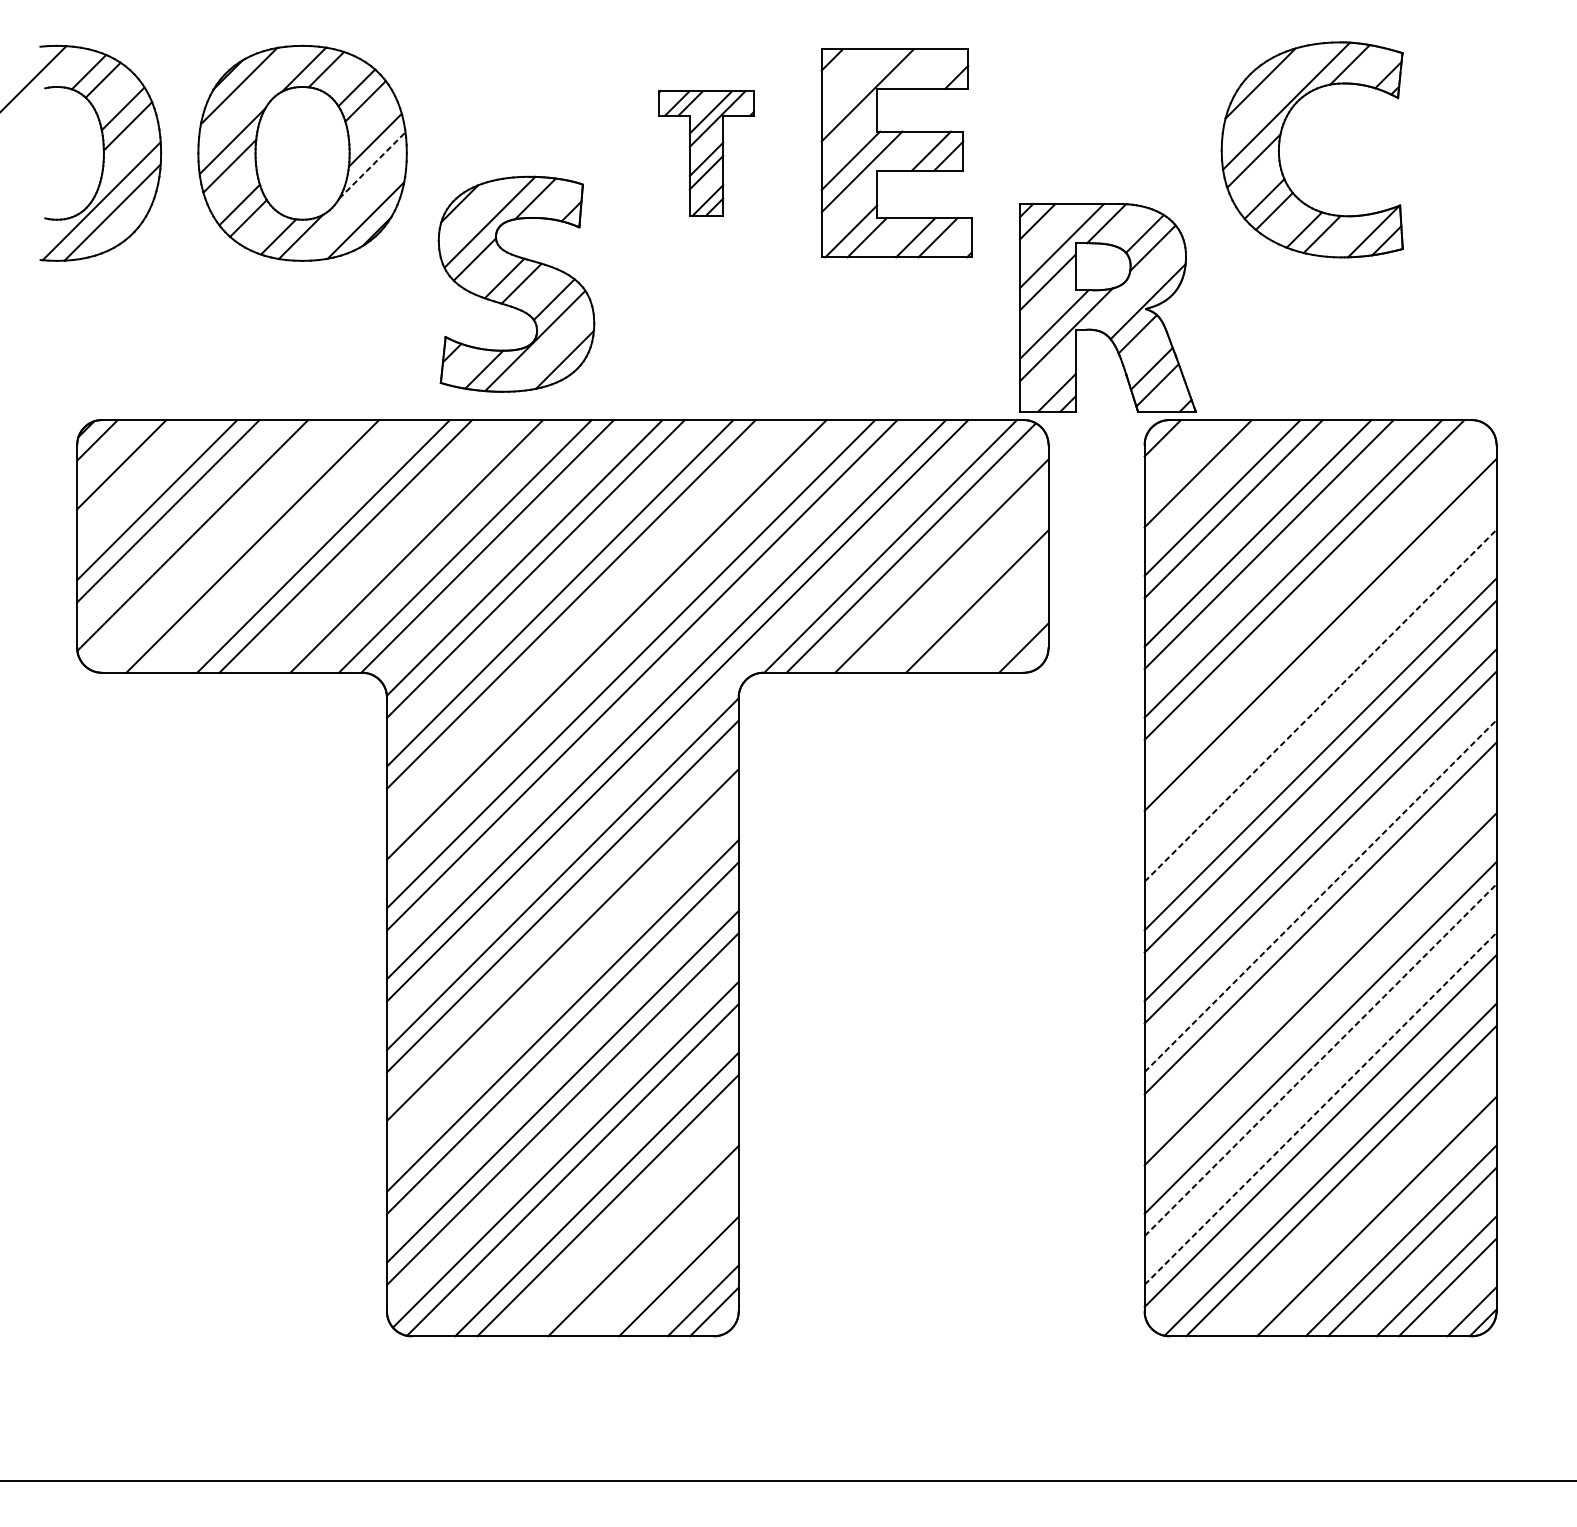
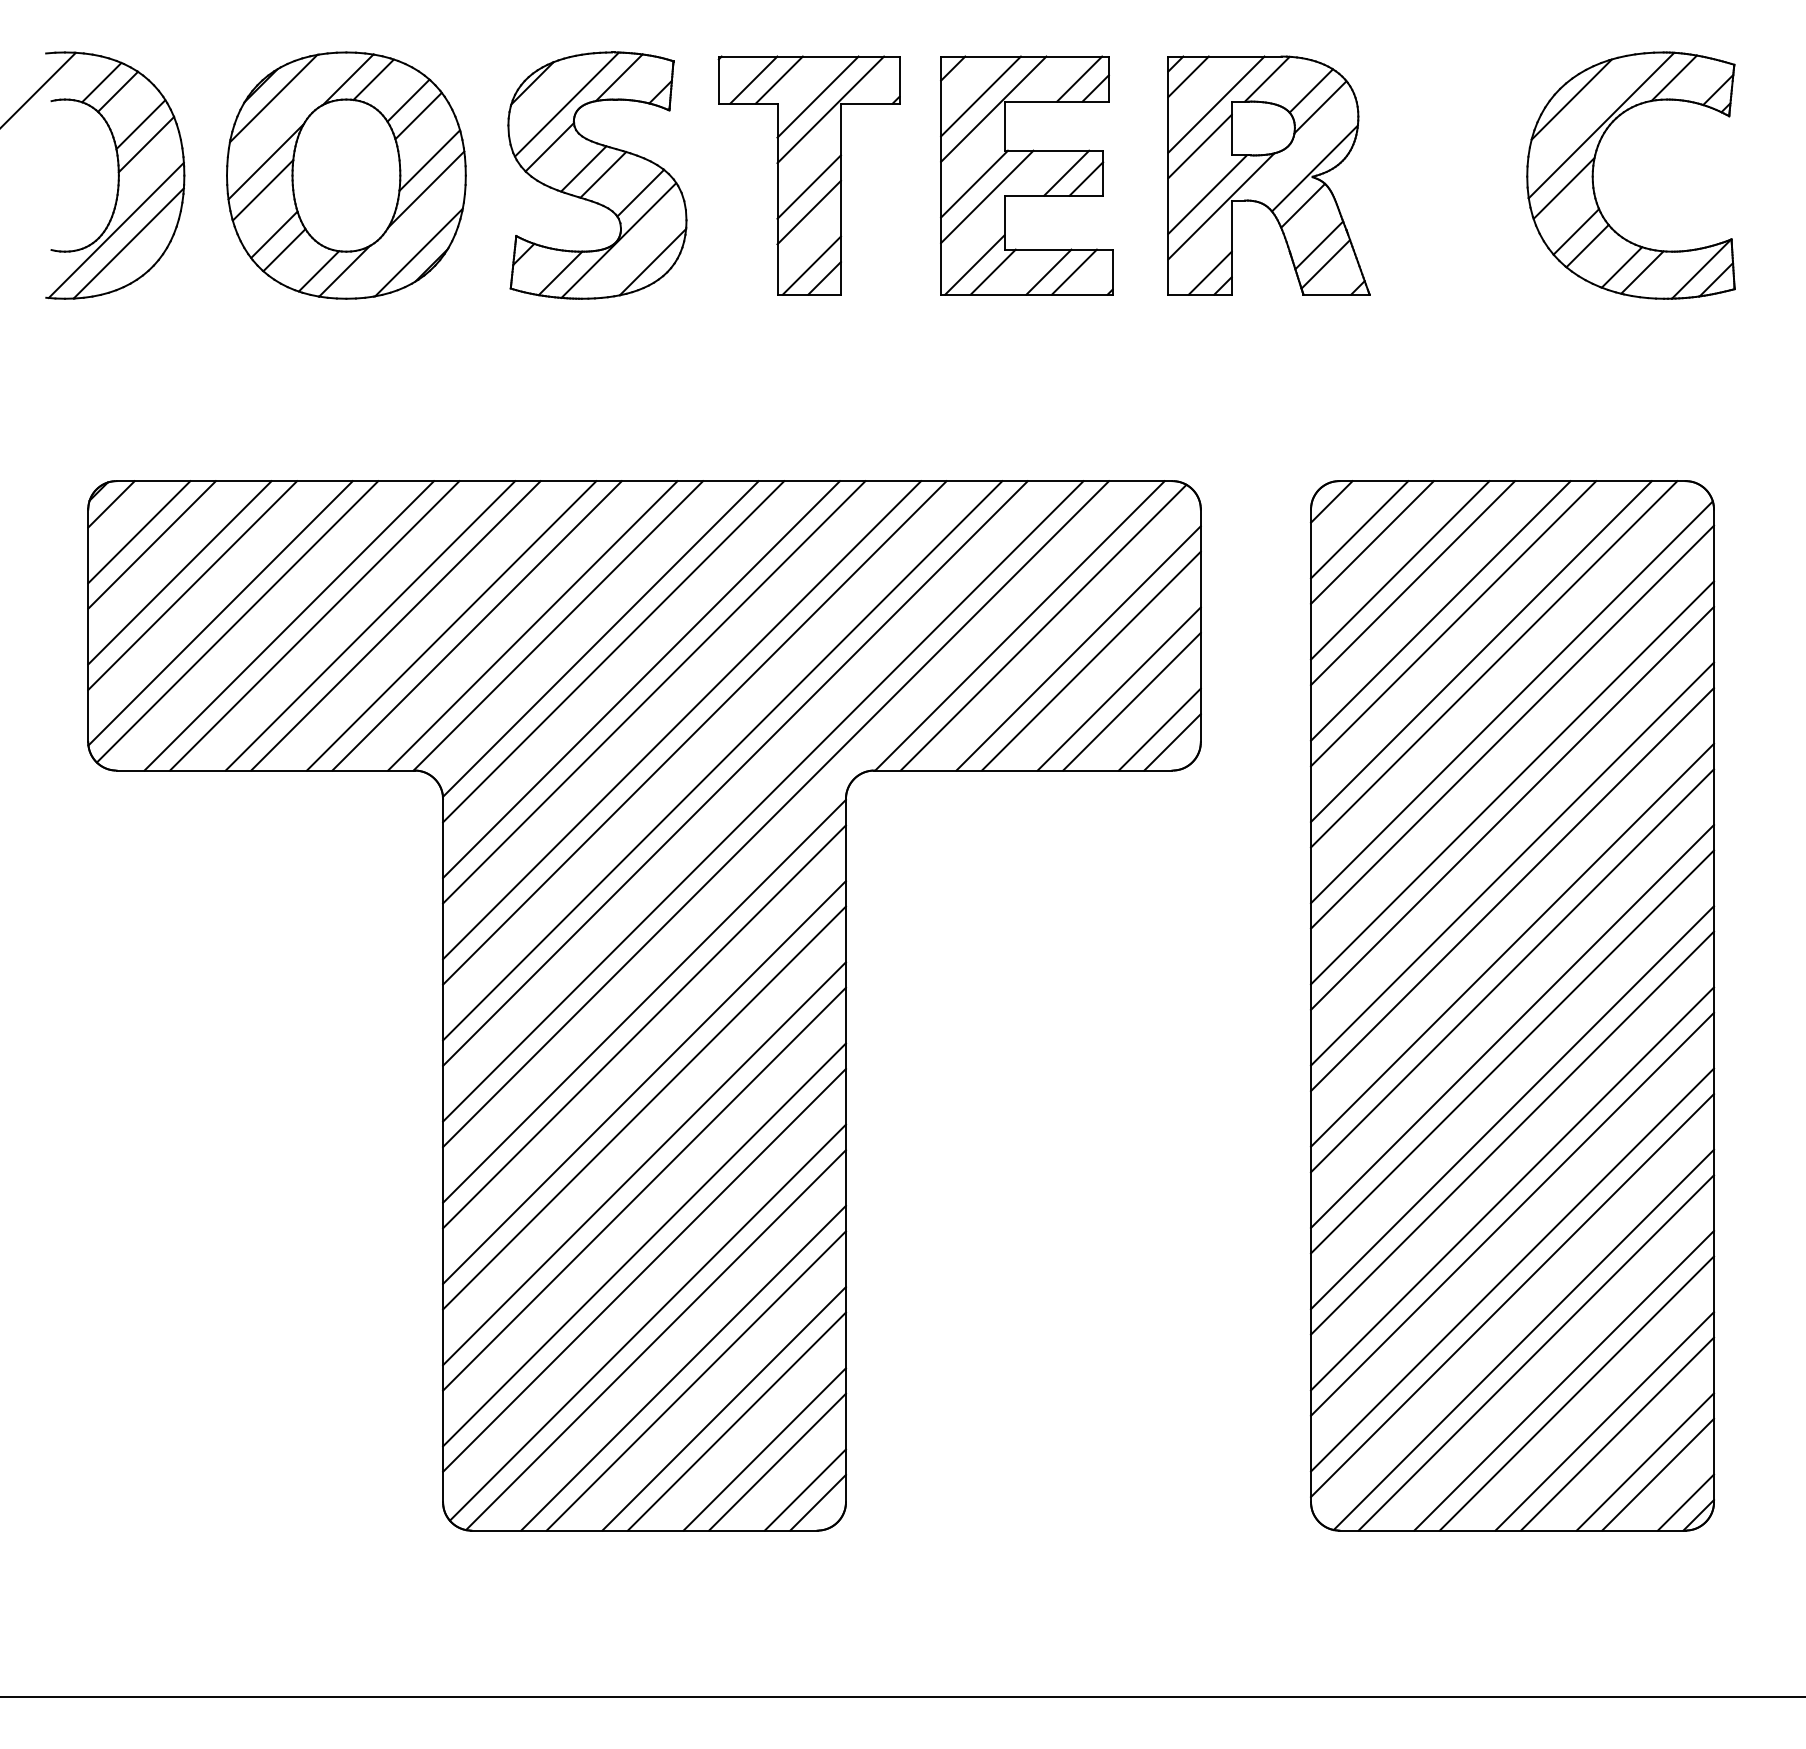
line: (942, 68) -> (1079, 78), added
line: (856, 84) -> (980, 96), added
part: (1280, 142) -> (1594, 167), moved
part: (706, 153) -> (808, 175), size x1.67
line: (372, 165) -> (426, 189), dashed -> solid
part: (516, 284) -> (597, 175), moved
part: (1107, 307) -> (1268, 175), moved
line: (1187, 462) -> (1359, 529), added
line: (132, 475) -> (151, 544), added
line: (207, 542) -> (237, 621), added
line: (274, 546) -> (314, 625), added
line: (394, 546) -> (451, 625), added
line: (952, 576) -> (1090, 660), added
line: (987, 612) -> (1131, 701), added
line: (1319, 613) -> (1511, 702), added
line: (596, 629) -> (682, 720), added
line: (1012, 636) -> (1159, 729), added
line: (1320, 683) -> (1512, 782), added
line: (1320, 705) -> (1512, 808), dashed -> solid
line: (1320, 896) -> (1512, 1026), dashed -> solid
line: (562, 966) -> (644, 1107), added
line: (1320, 966) -> (1512, 1107), added
line: (1320, 1060) -> (1512, 1214), dashed -> solid
line: (1320, 1109) -> (1512, 1270), dashed -> solid
line: (1365, 1205) -> (1564, 1380), added
line: (631, 1229) -> (723, 1408), added
line: (667, 1265) -> (764, 1449), added

